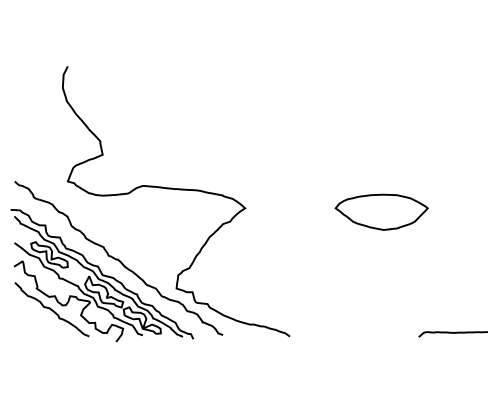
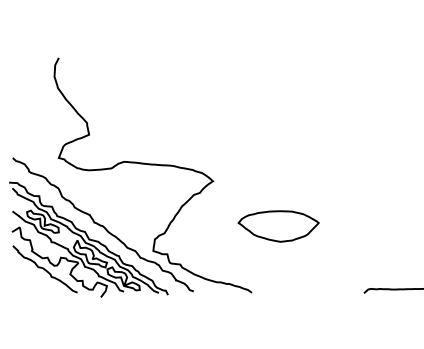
part: (381, 211) -> (278, 225), moved

